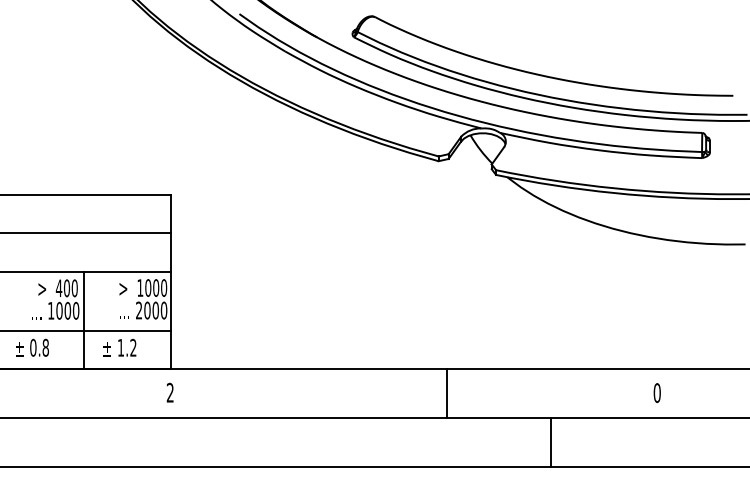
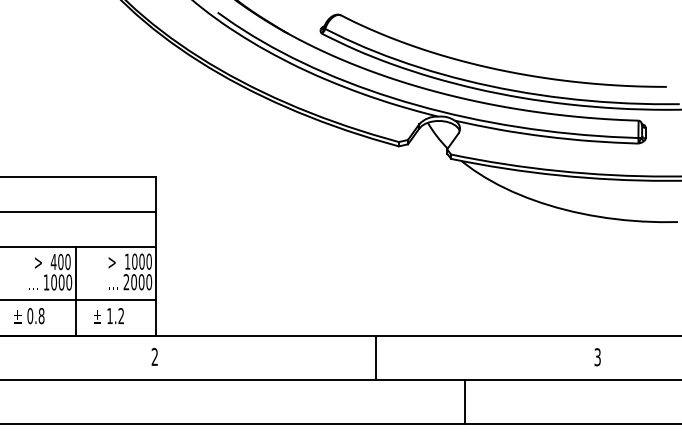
line: (446, 393) -> (376, 357), moved
text: (656, 393) -> (596, 357), 0 -> 3
line: (551, 442) -> (465, 402), moved

